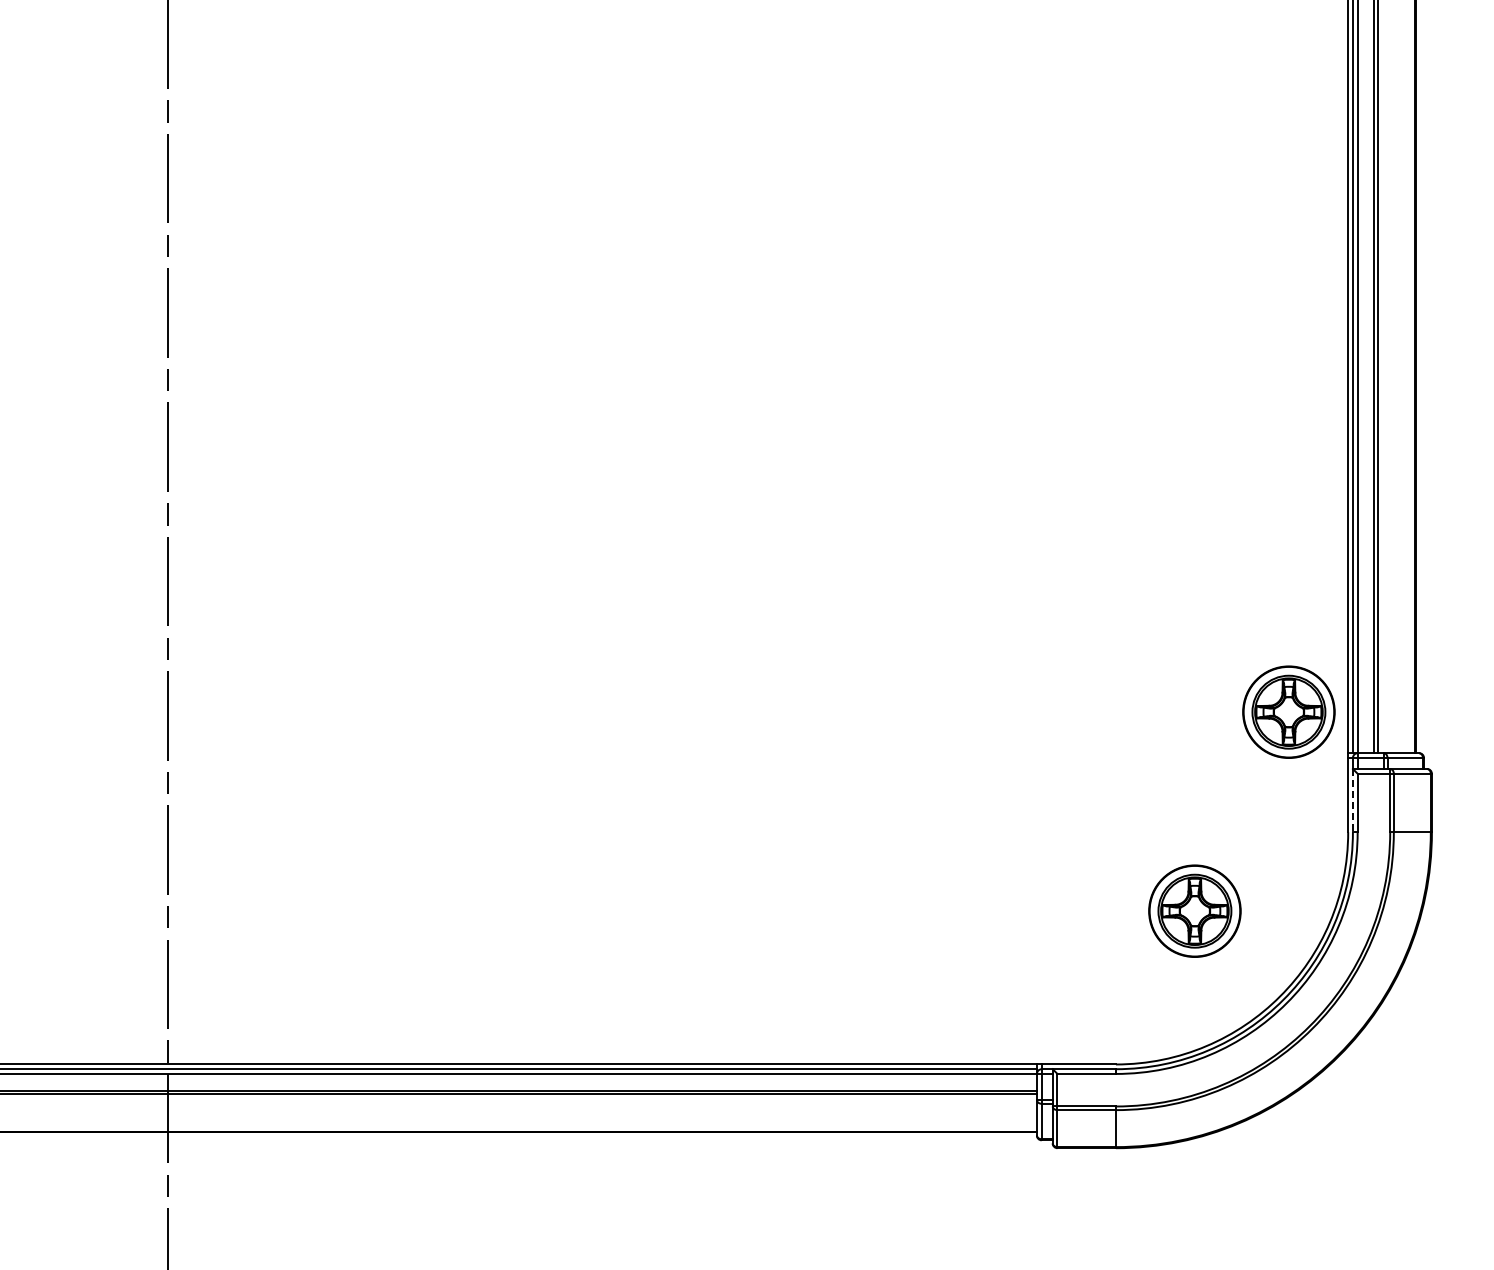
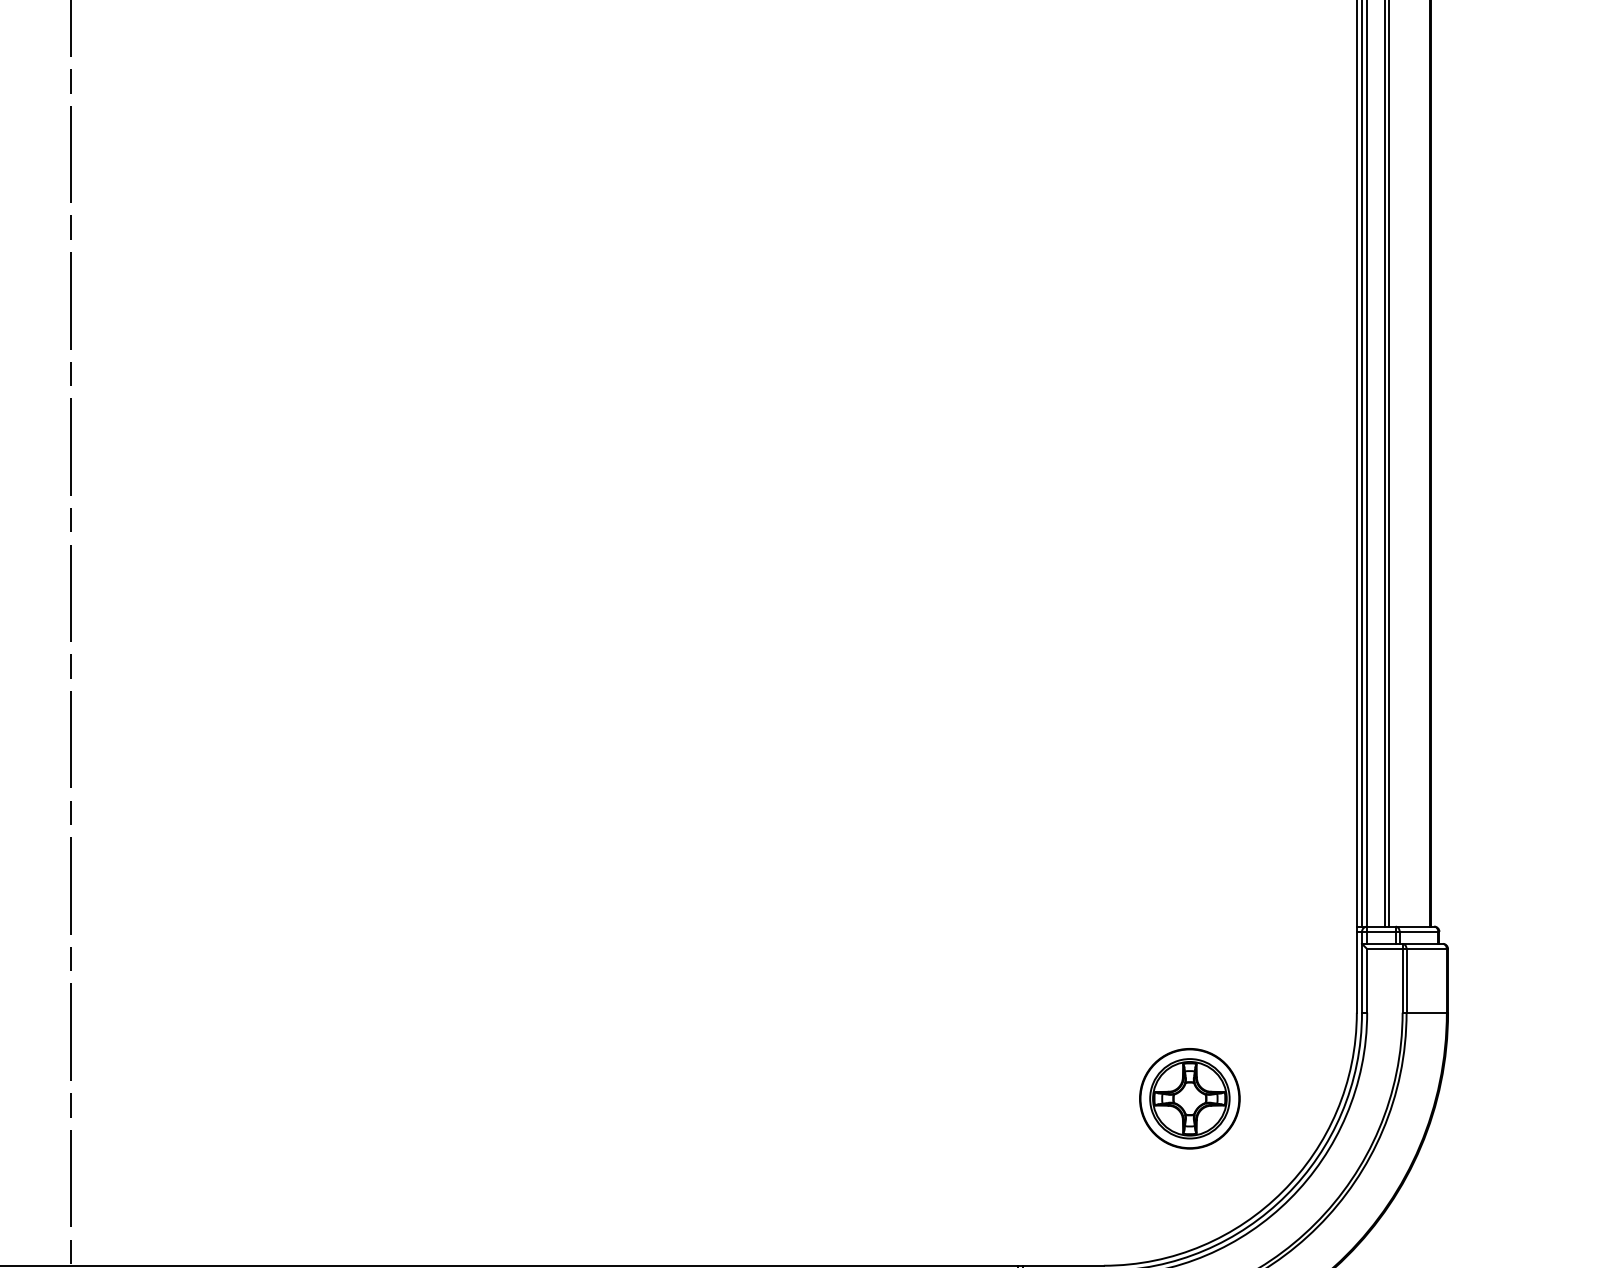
part: (1288, 711) -> (1291, 881), removed
line: (1352, 800) -> (1361, 978), dashed -> solid

